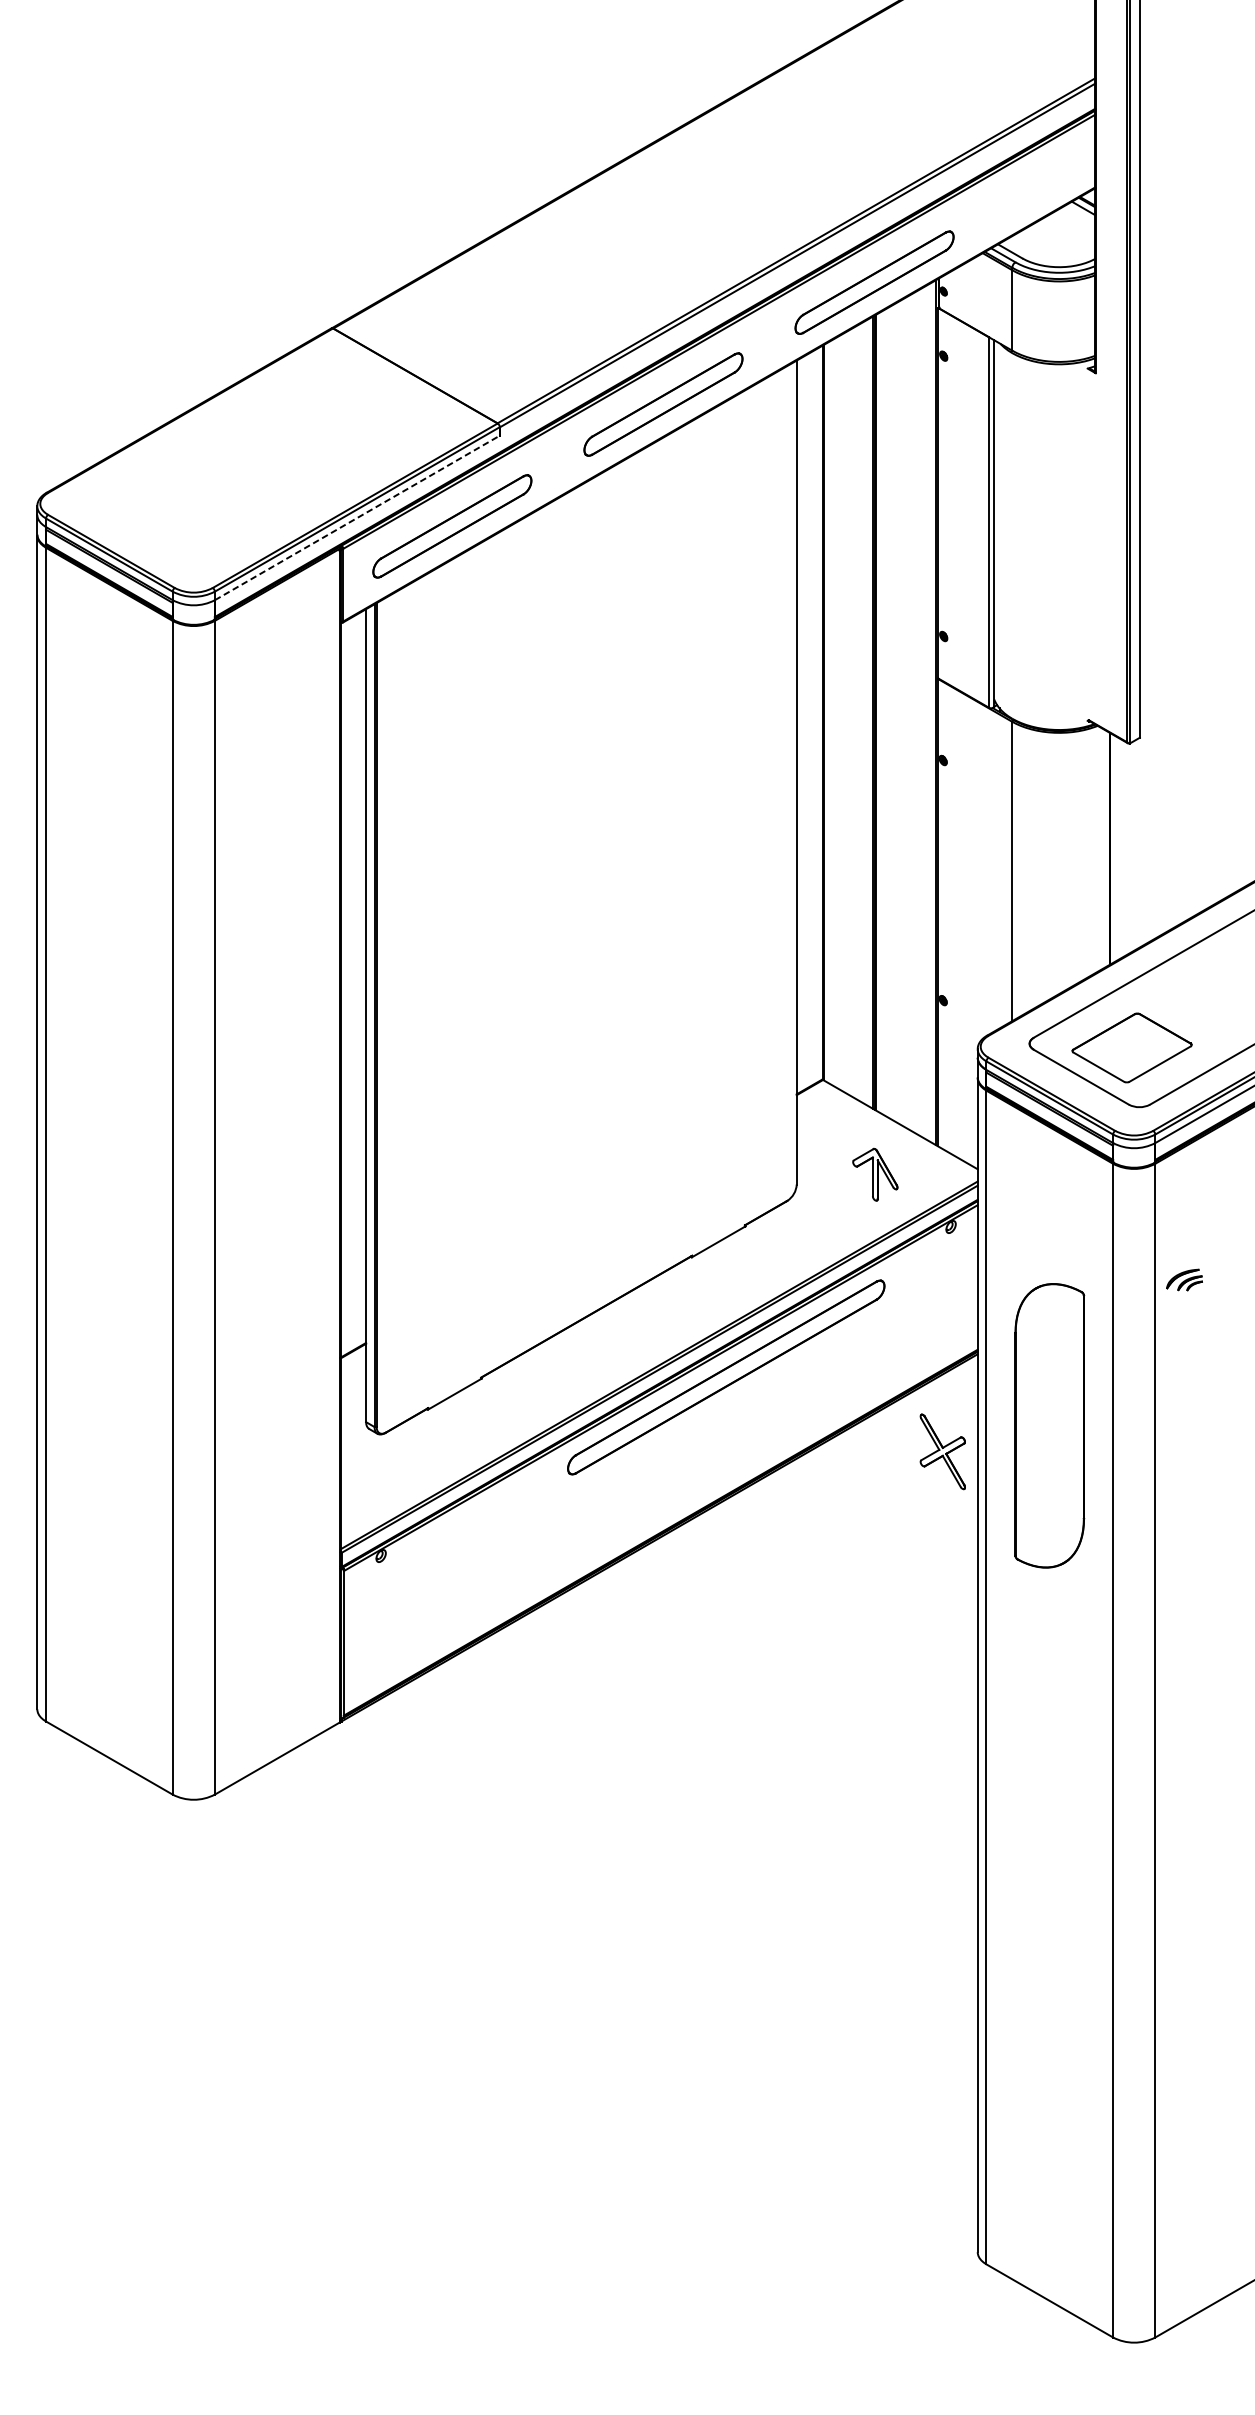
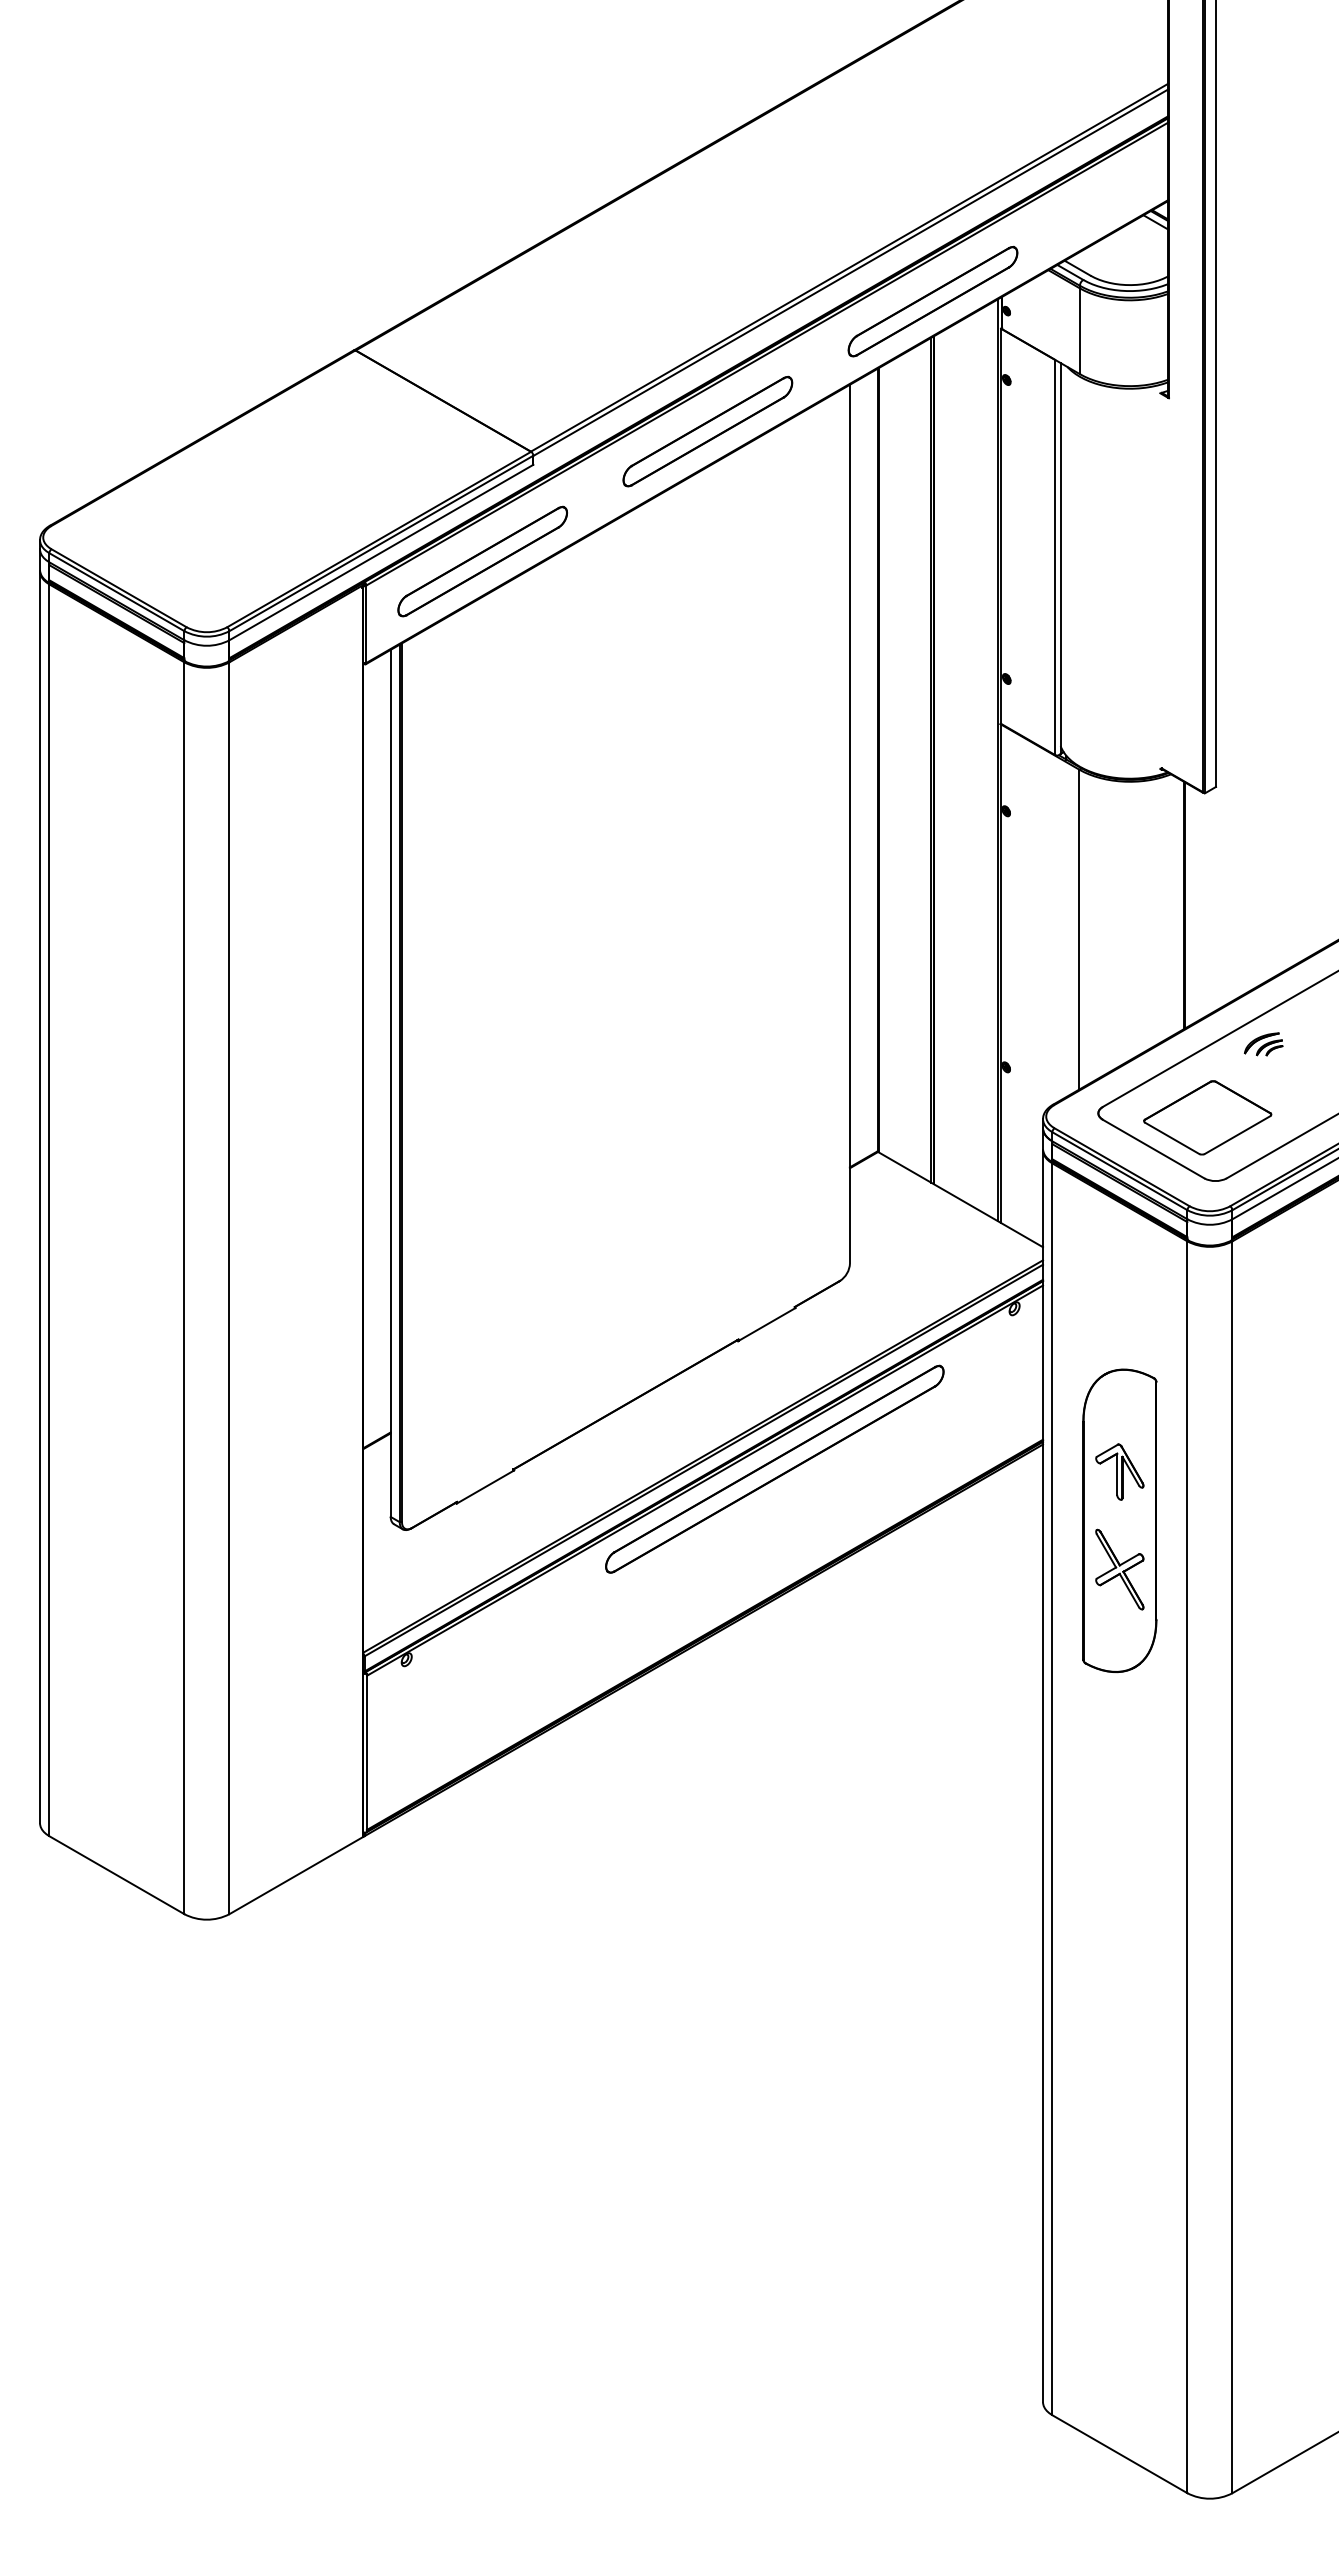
line: (357, 517) -> (381, 552), dashed -> solid
part: (875, 1174) -> (1119, 1471), moved
part: (1184, 1280) -> (1263, 1044), moved
part: (942, 1451) -> (1119, 1569), moved

